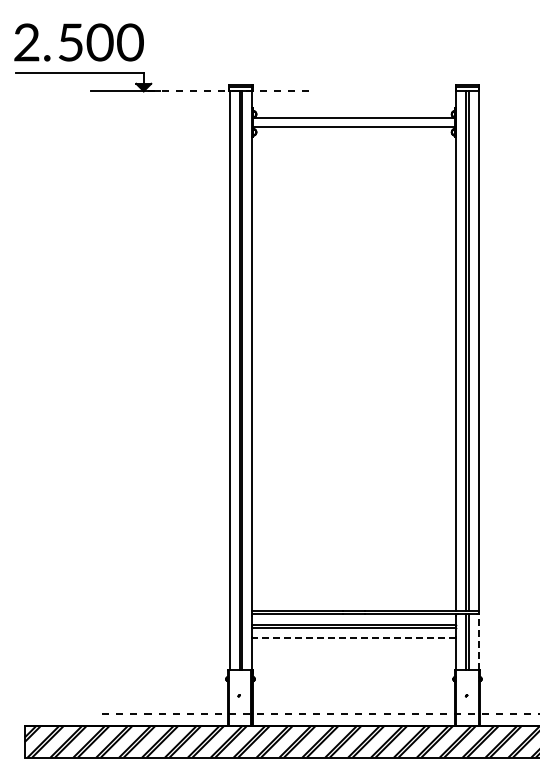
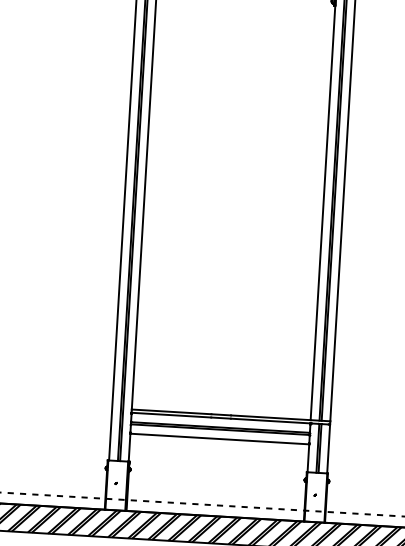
line: (353, 638) -> (219, 439), dashed -> solid
line: (478, 642) -> (328, 449), dashed -> solid

